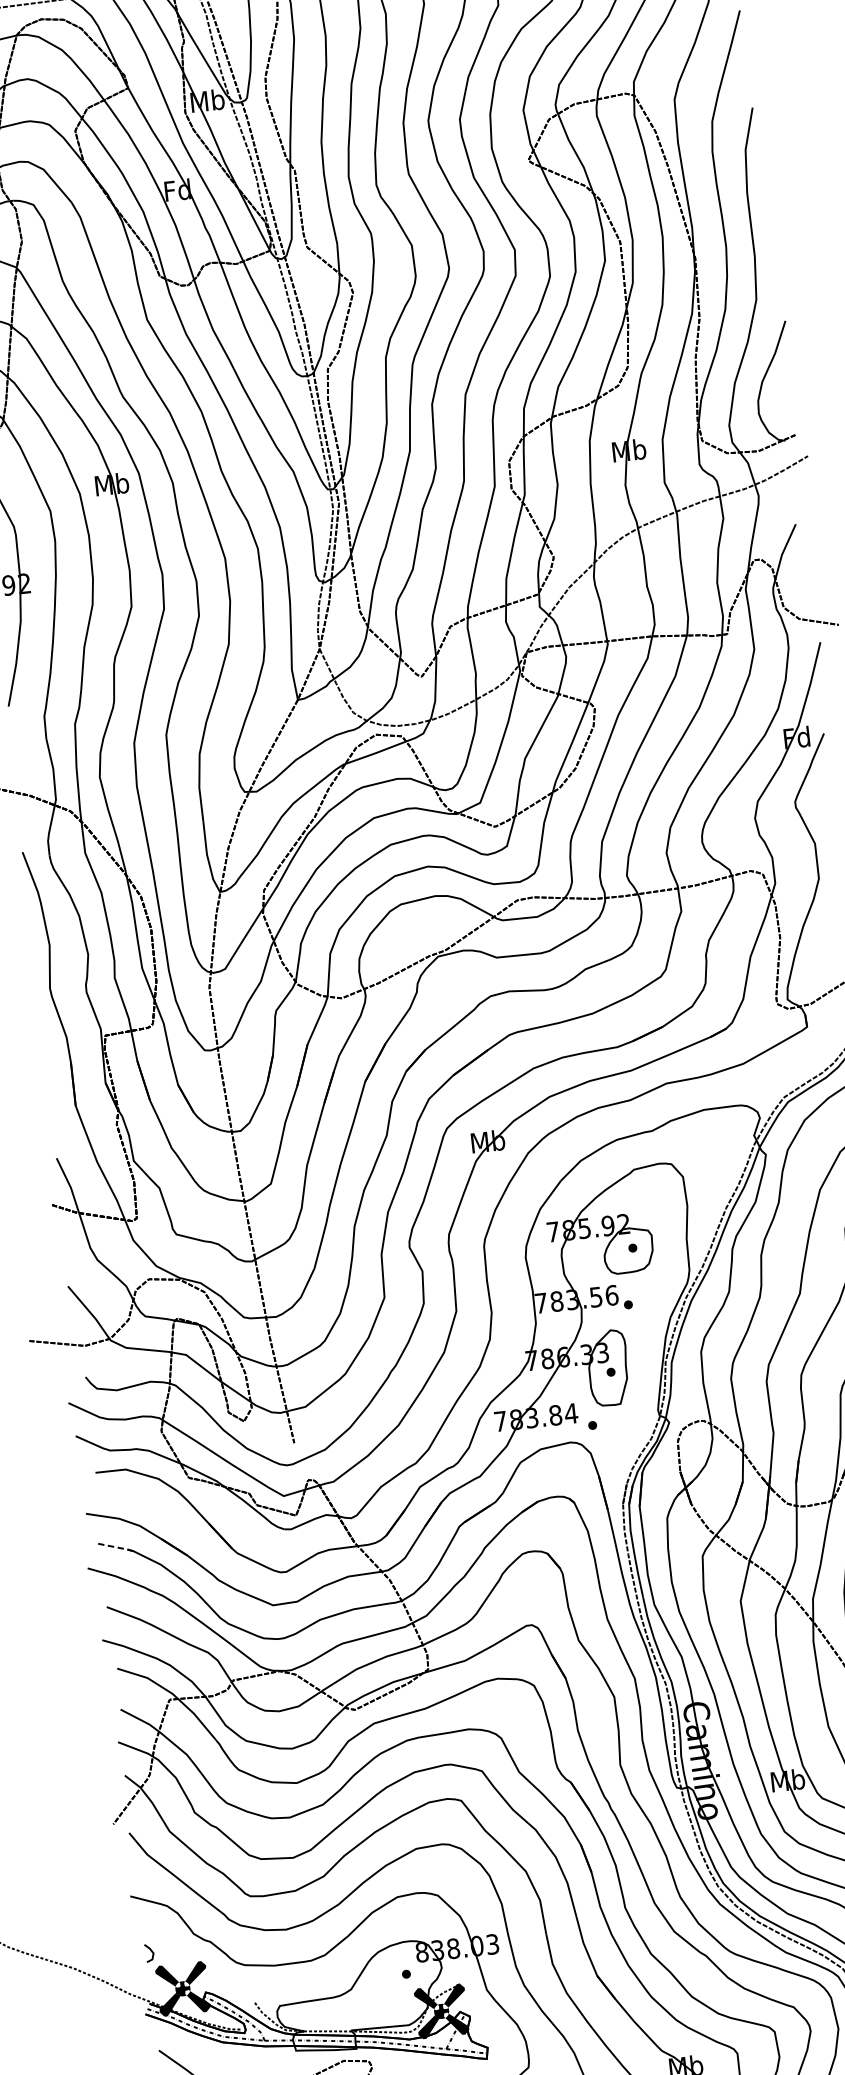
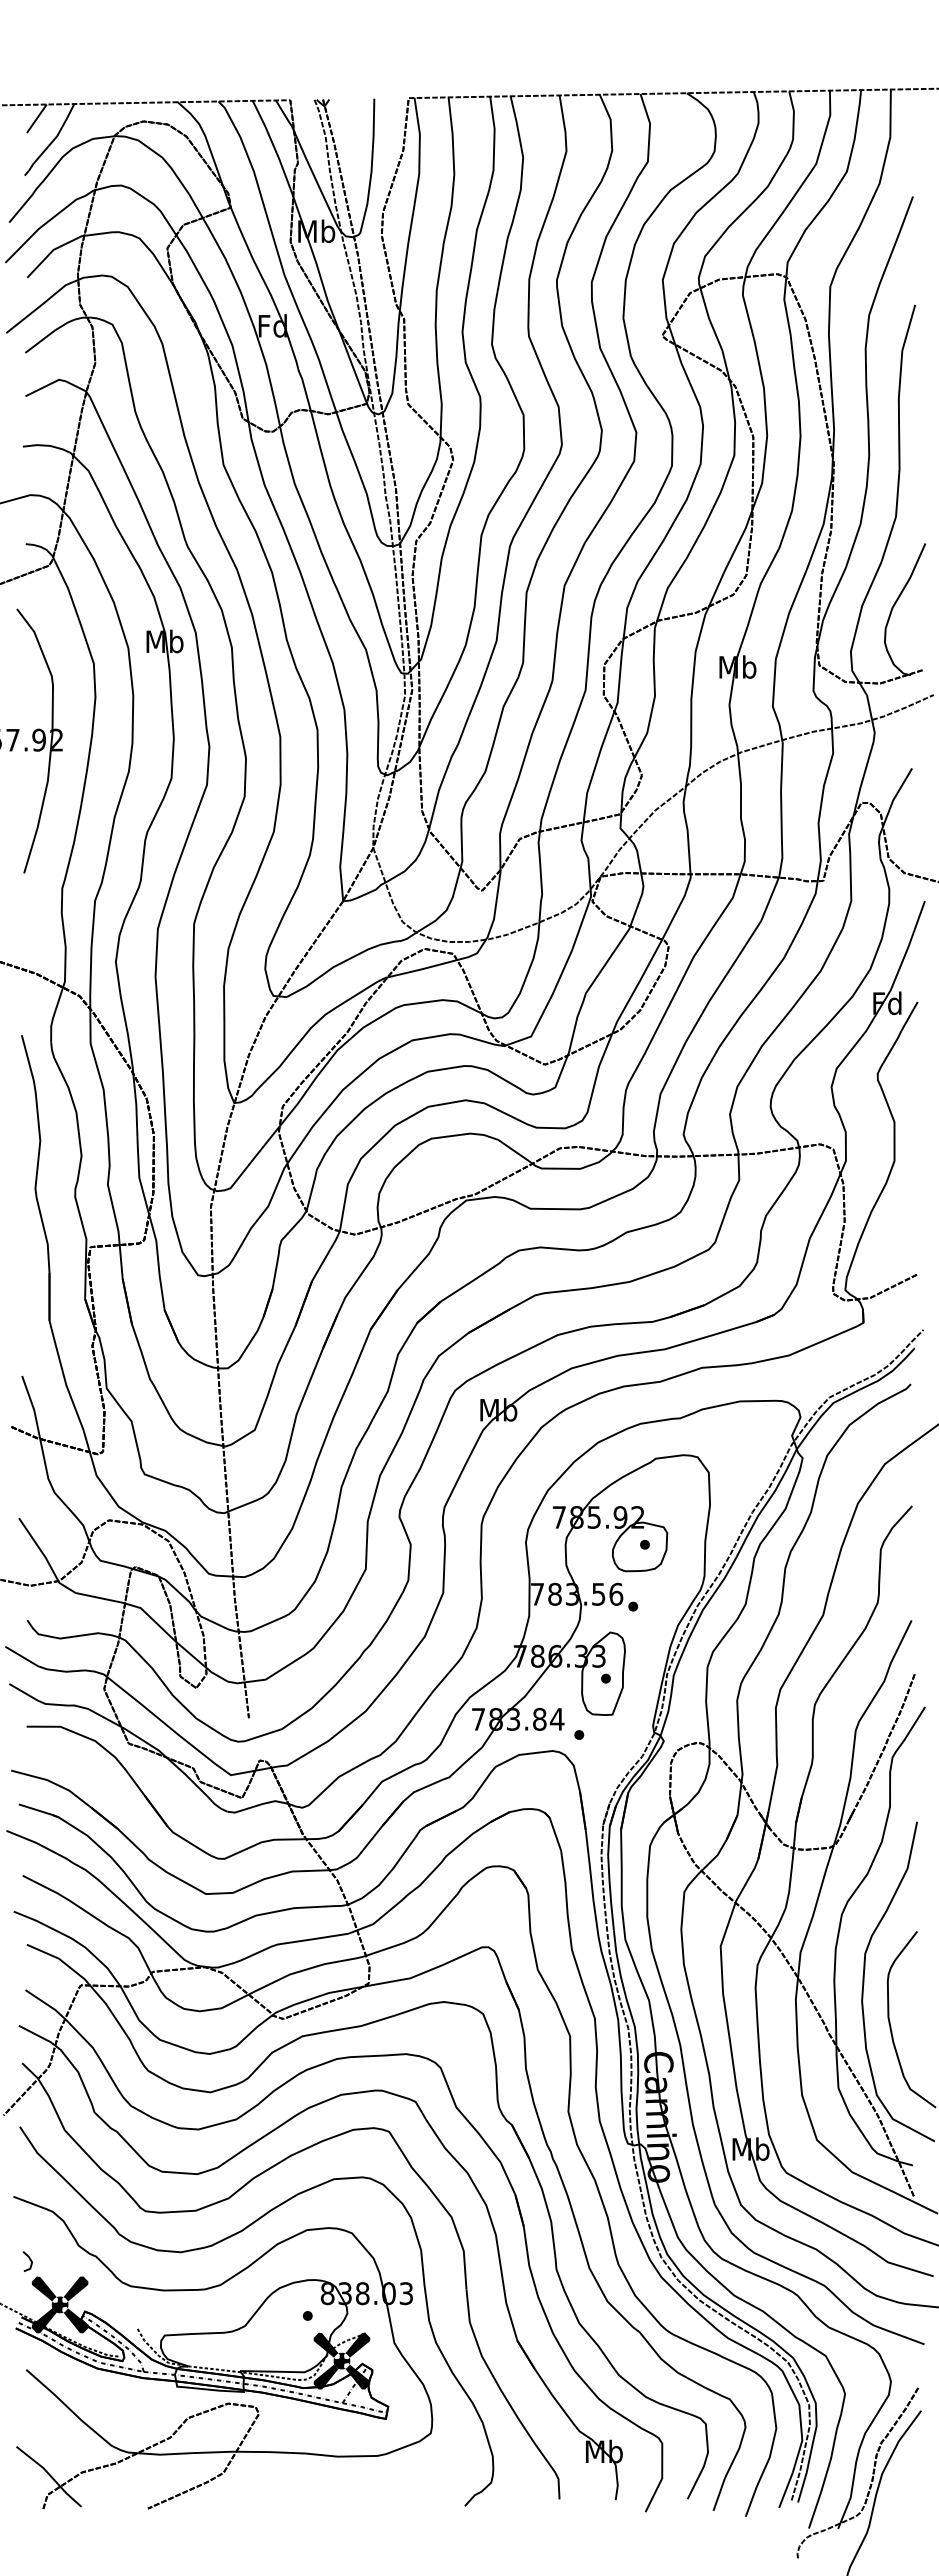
line: (115, 1546) -> (39, 1810), dashed -> solid

